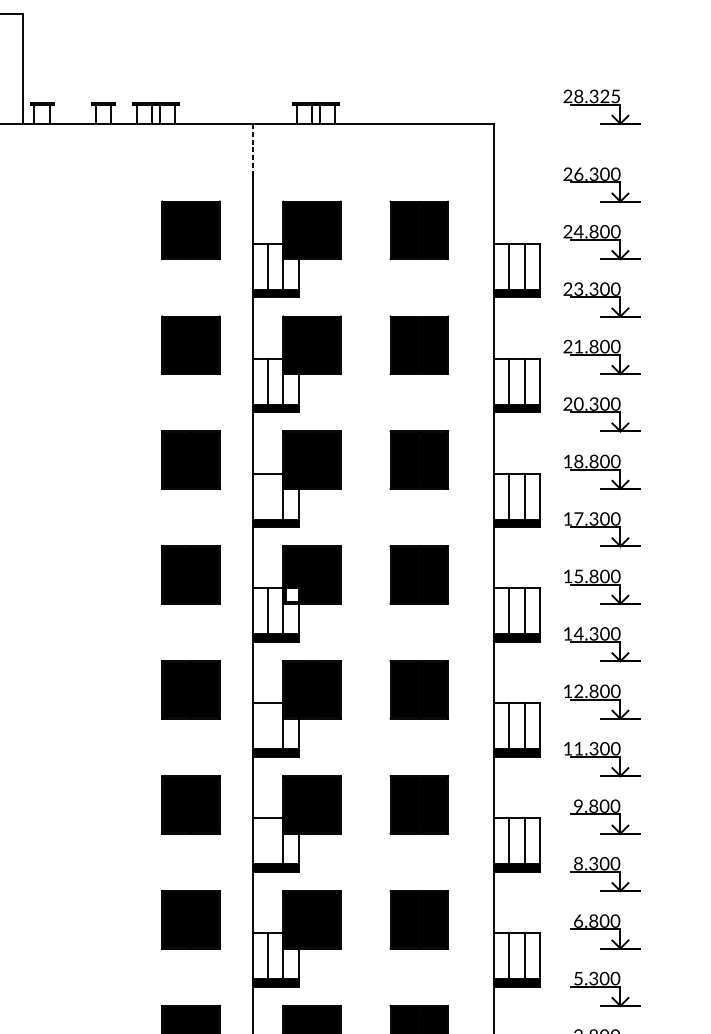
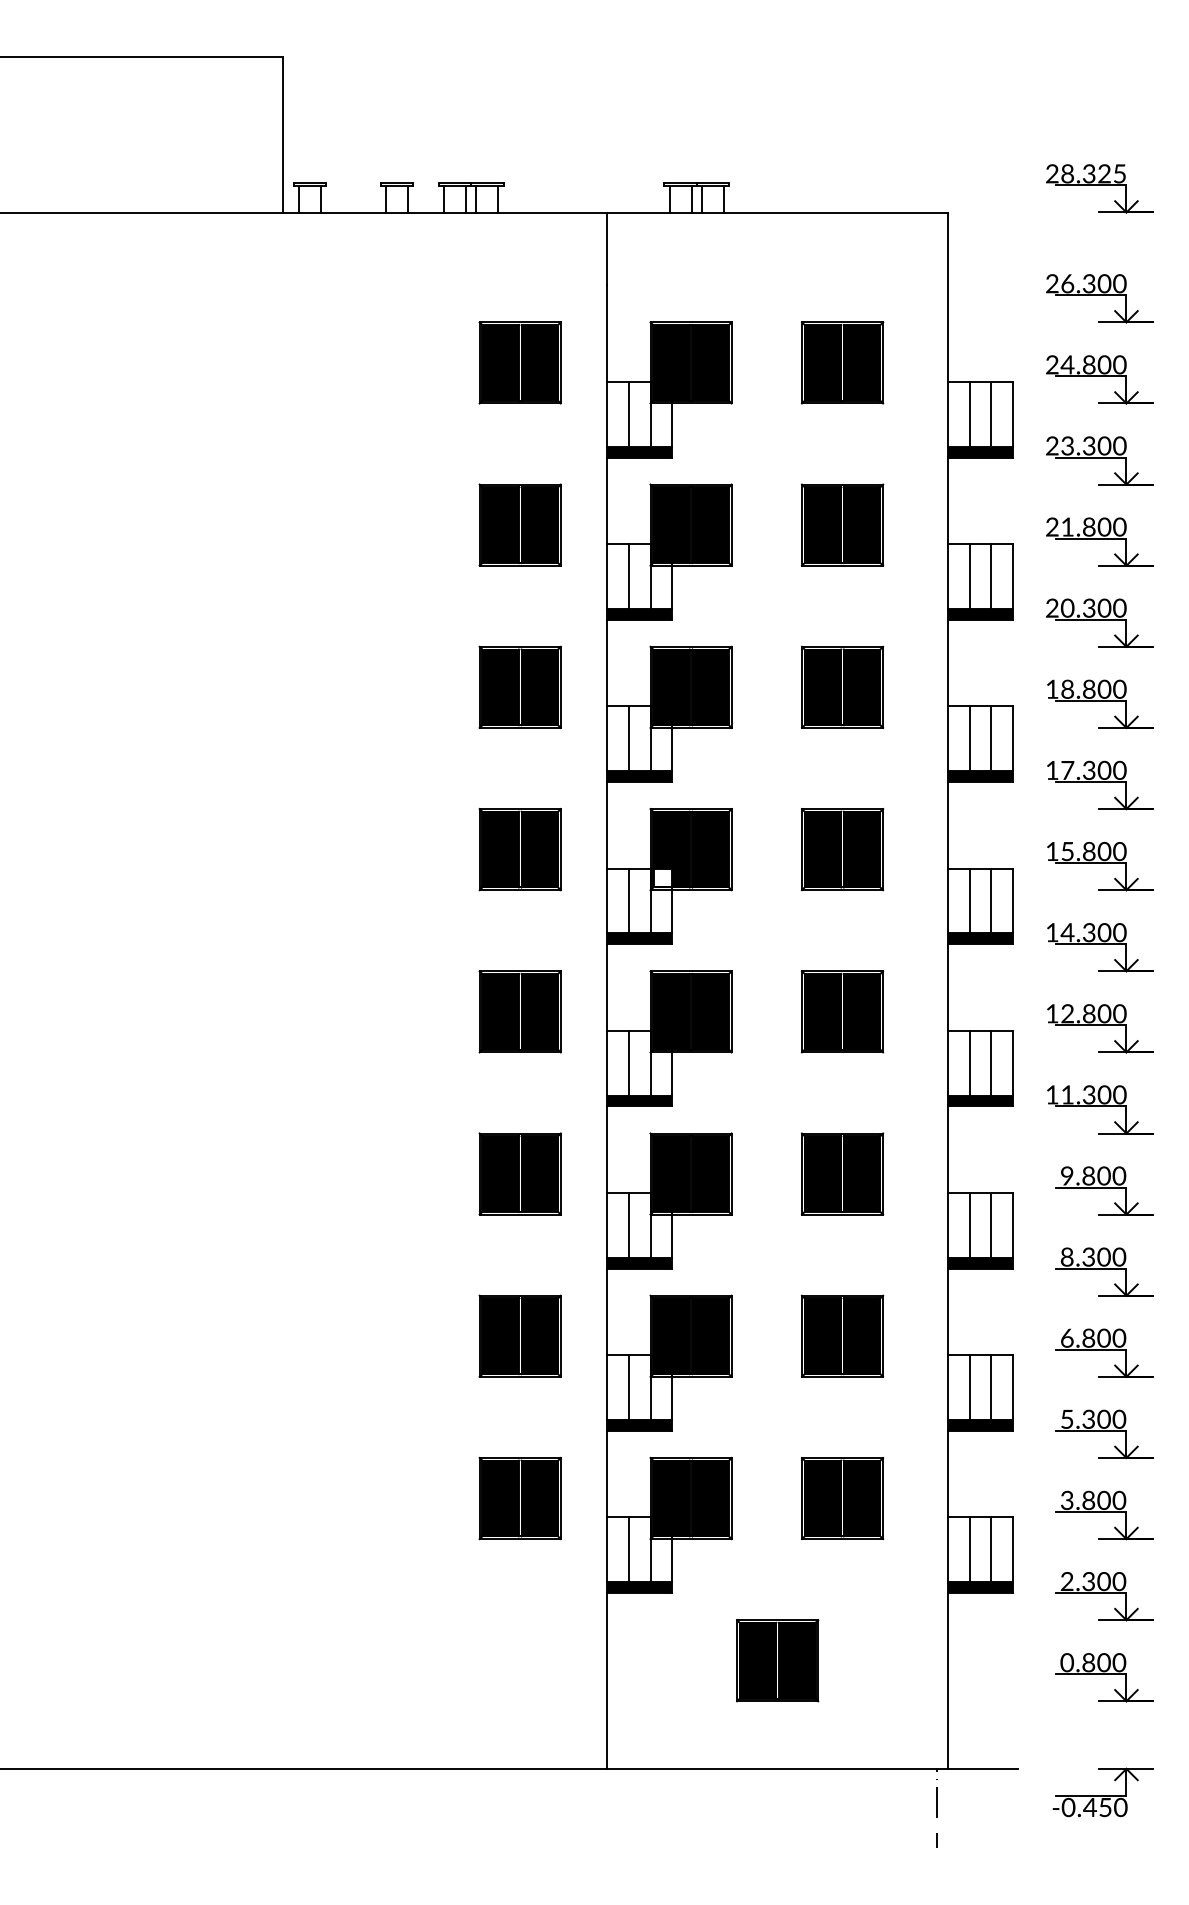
line: (252, 149) -> (607, 248), dashed -> solid
line: (267, 496) -> (628, 738), added
line: (267, 725) -> (628, 1062), added
line: (267, 841) -> (628, 1225), added

